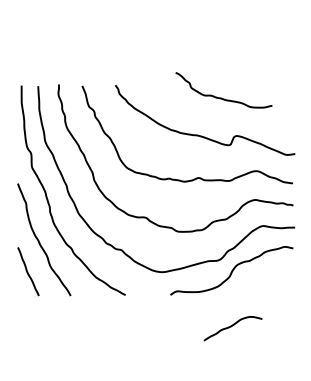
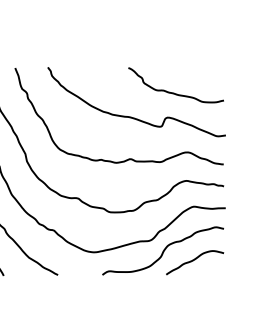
curve: (221, 97) -> (173, 92), moved
curve: (231, 327) -> (193, 261), moved

